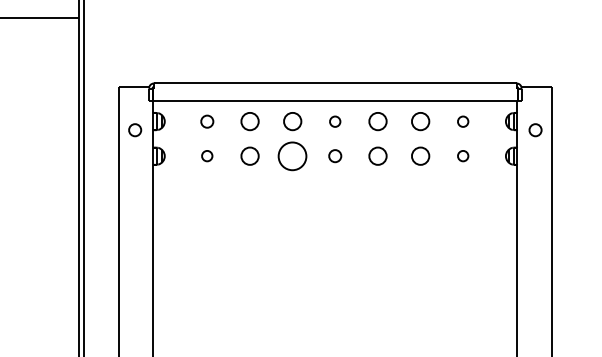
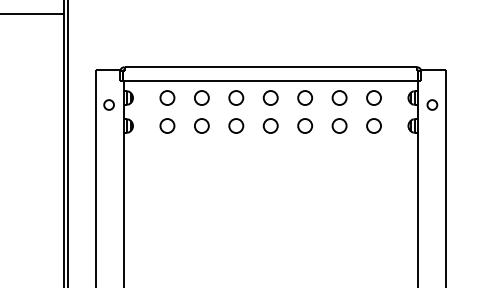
part: (206, 121) -> (166, 97), size x1.43
part: (334, 121) -> (270, 97), size x1.67
part: (462, 121) -> (373, 97), size x1.67
part: (206, 155) -> (166, 125), size x1.67
part: (292, 155) -> (236, 125), size x0.62
part: (334, 155) -> (270, 125), size x1.43
part: (462, 155) -> (373, 125), size x1.67

